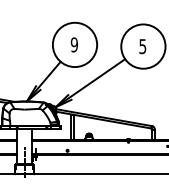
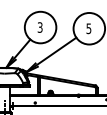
text: (73, 44) -> (39, 27), 9 -> 3

